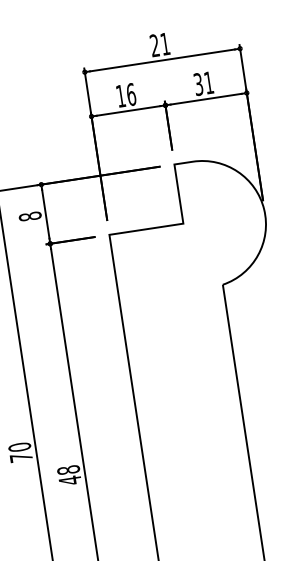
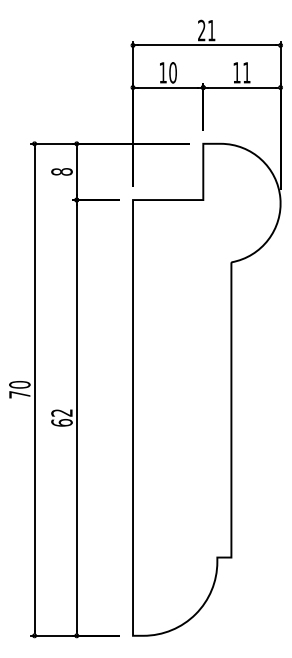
text: (198, 84) -> (236, 72), 31 -> 11
text: (131, 94) -> (173, 72), 16 -> 10
text: (68, 475) -> (61, 417), 48 -> 62

